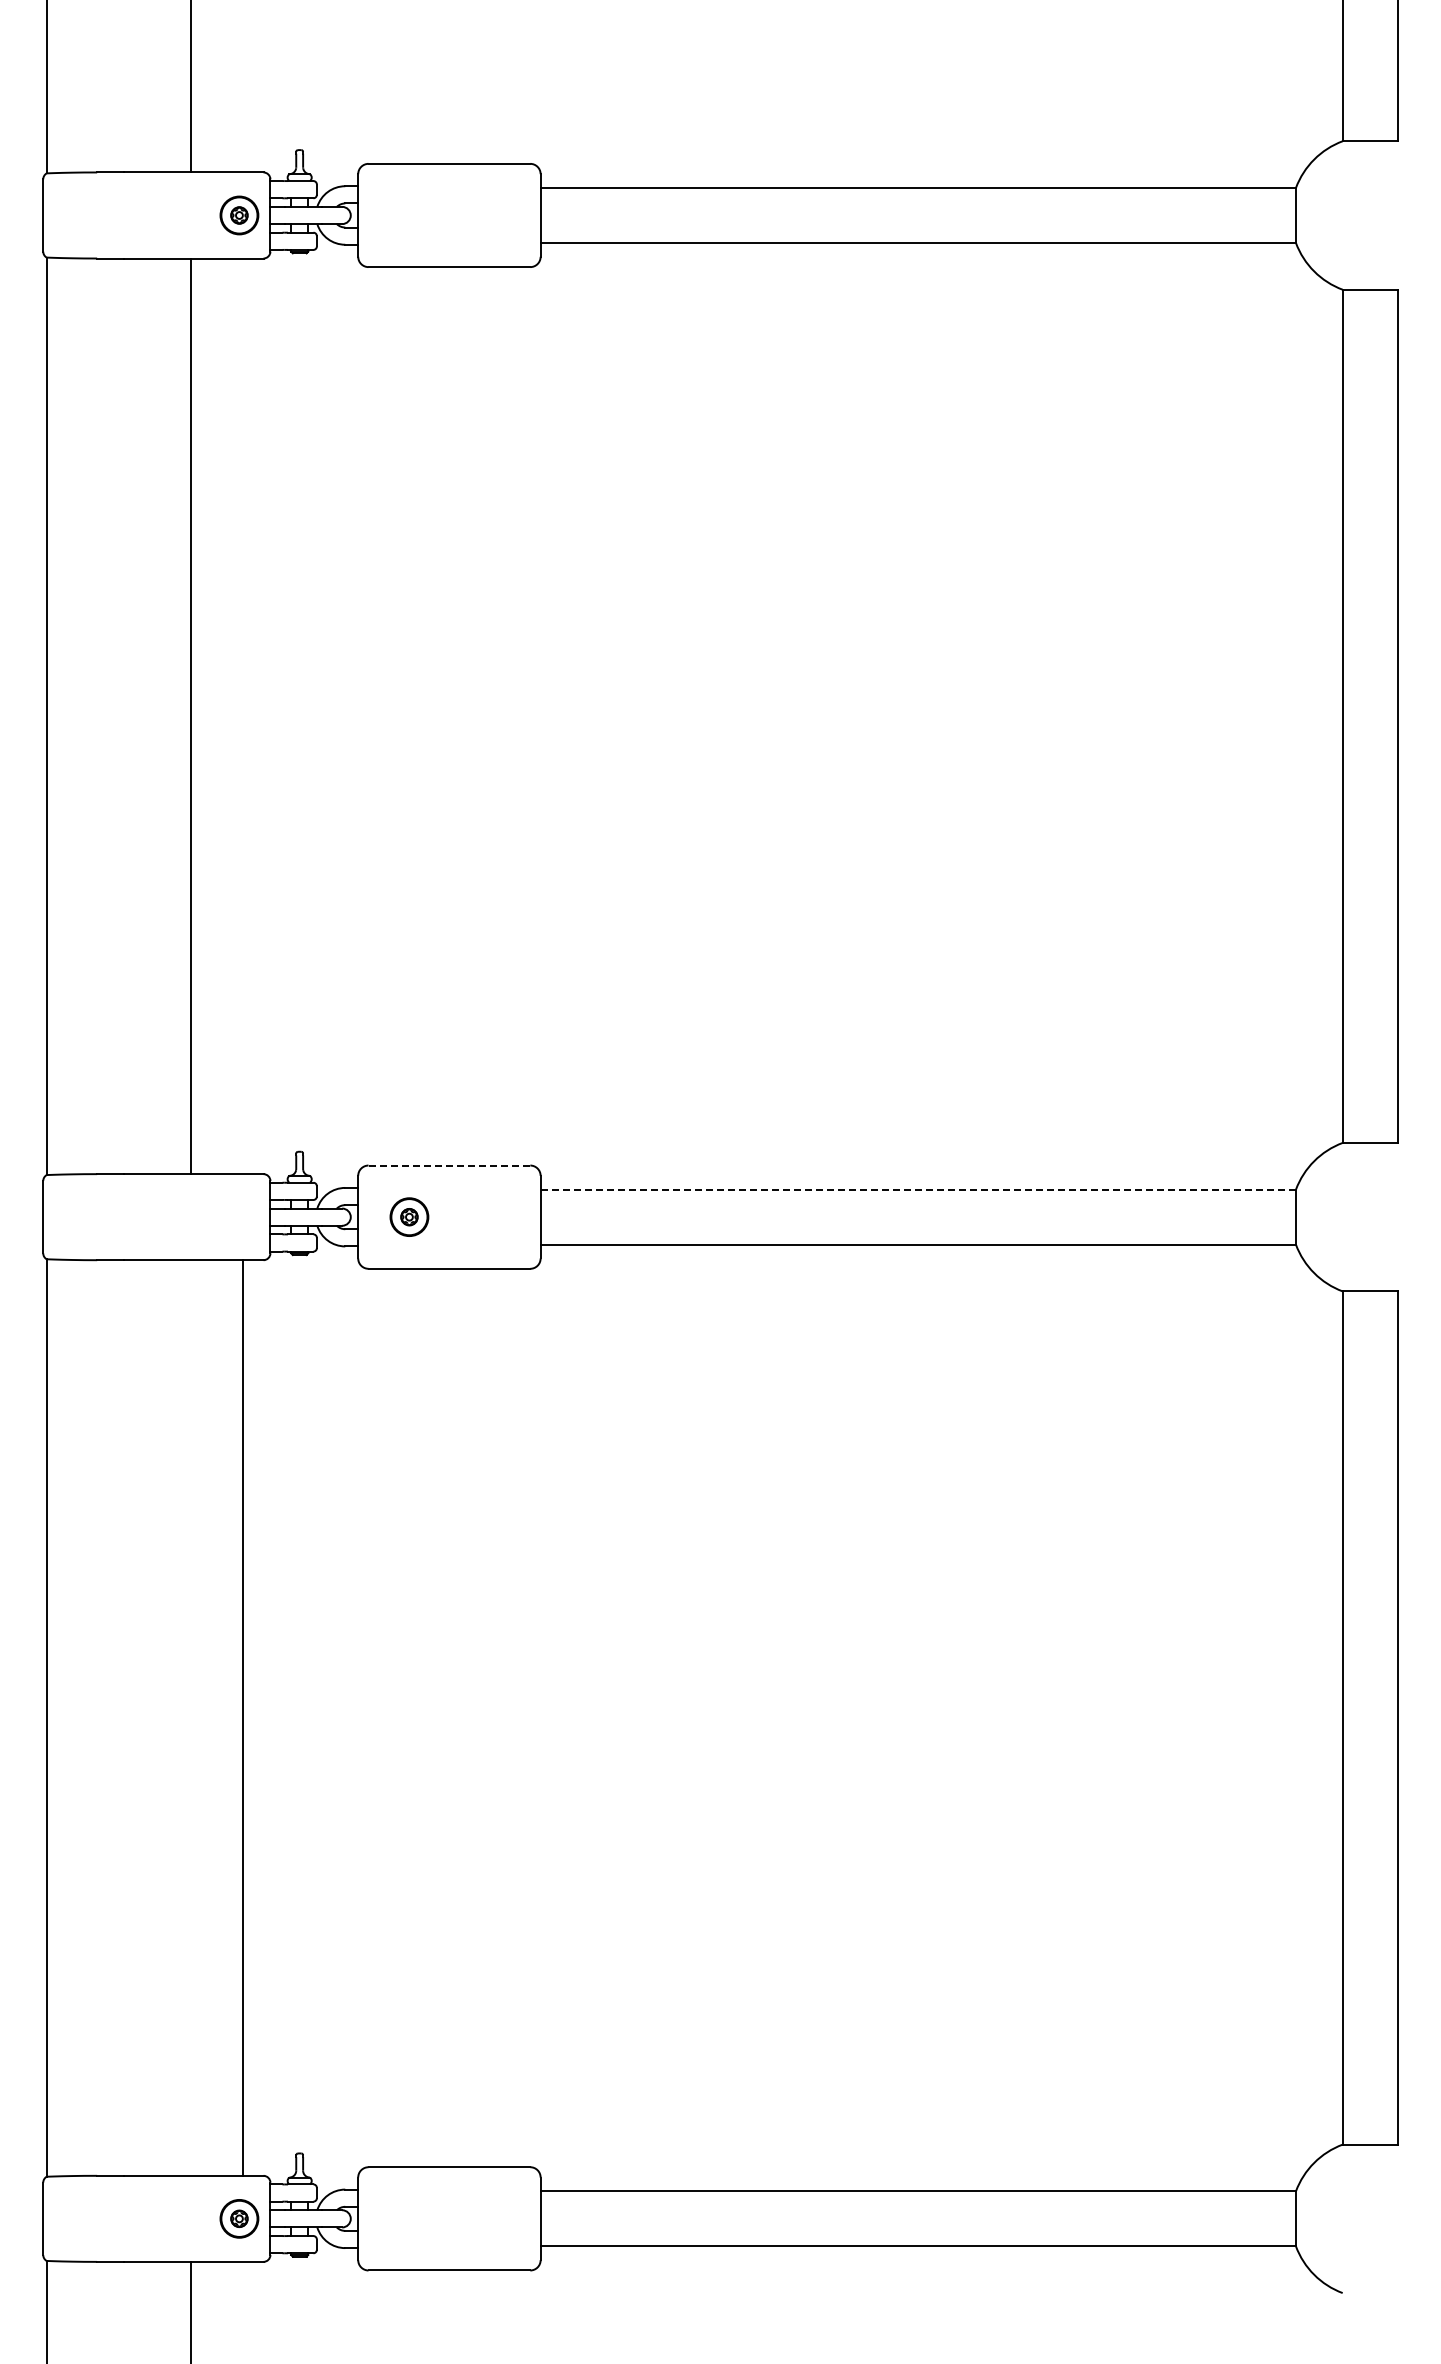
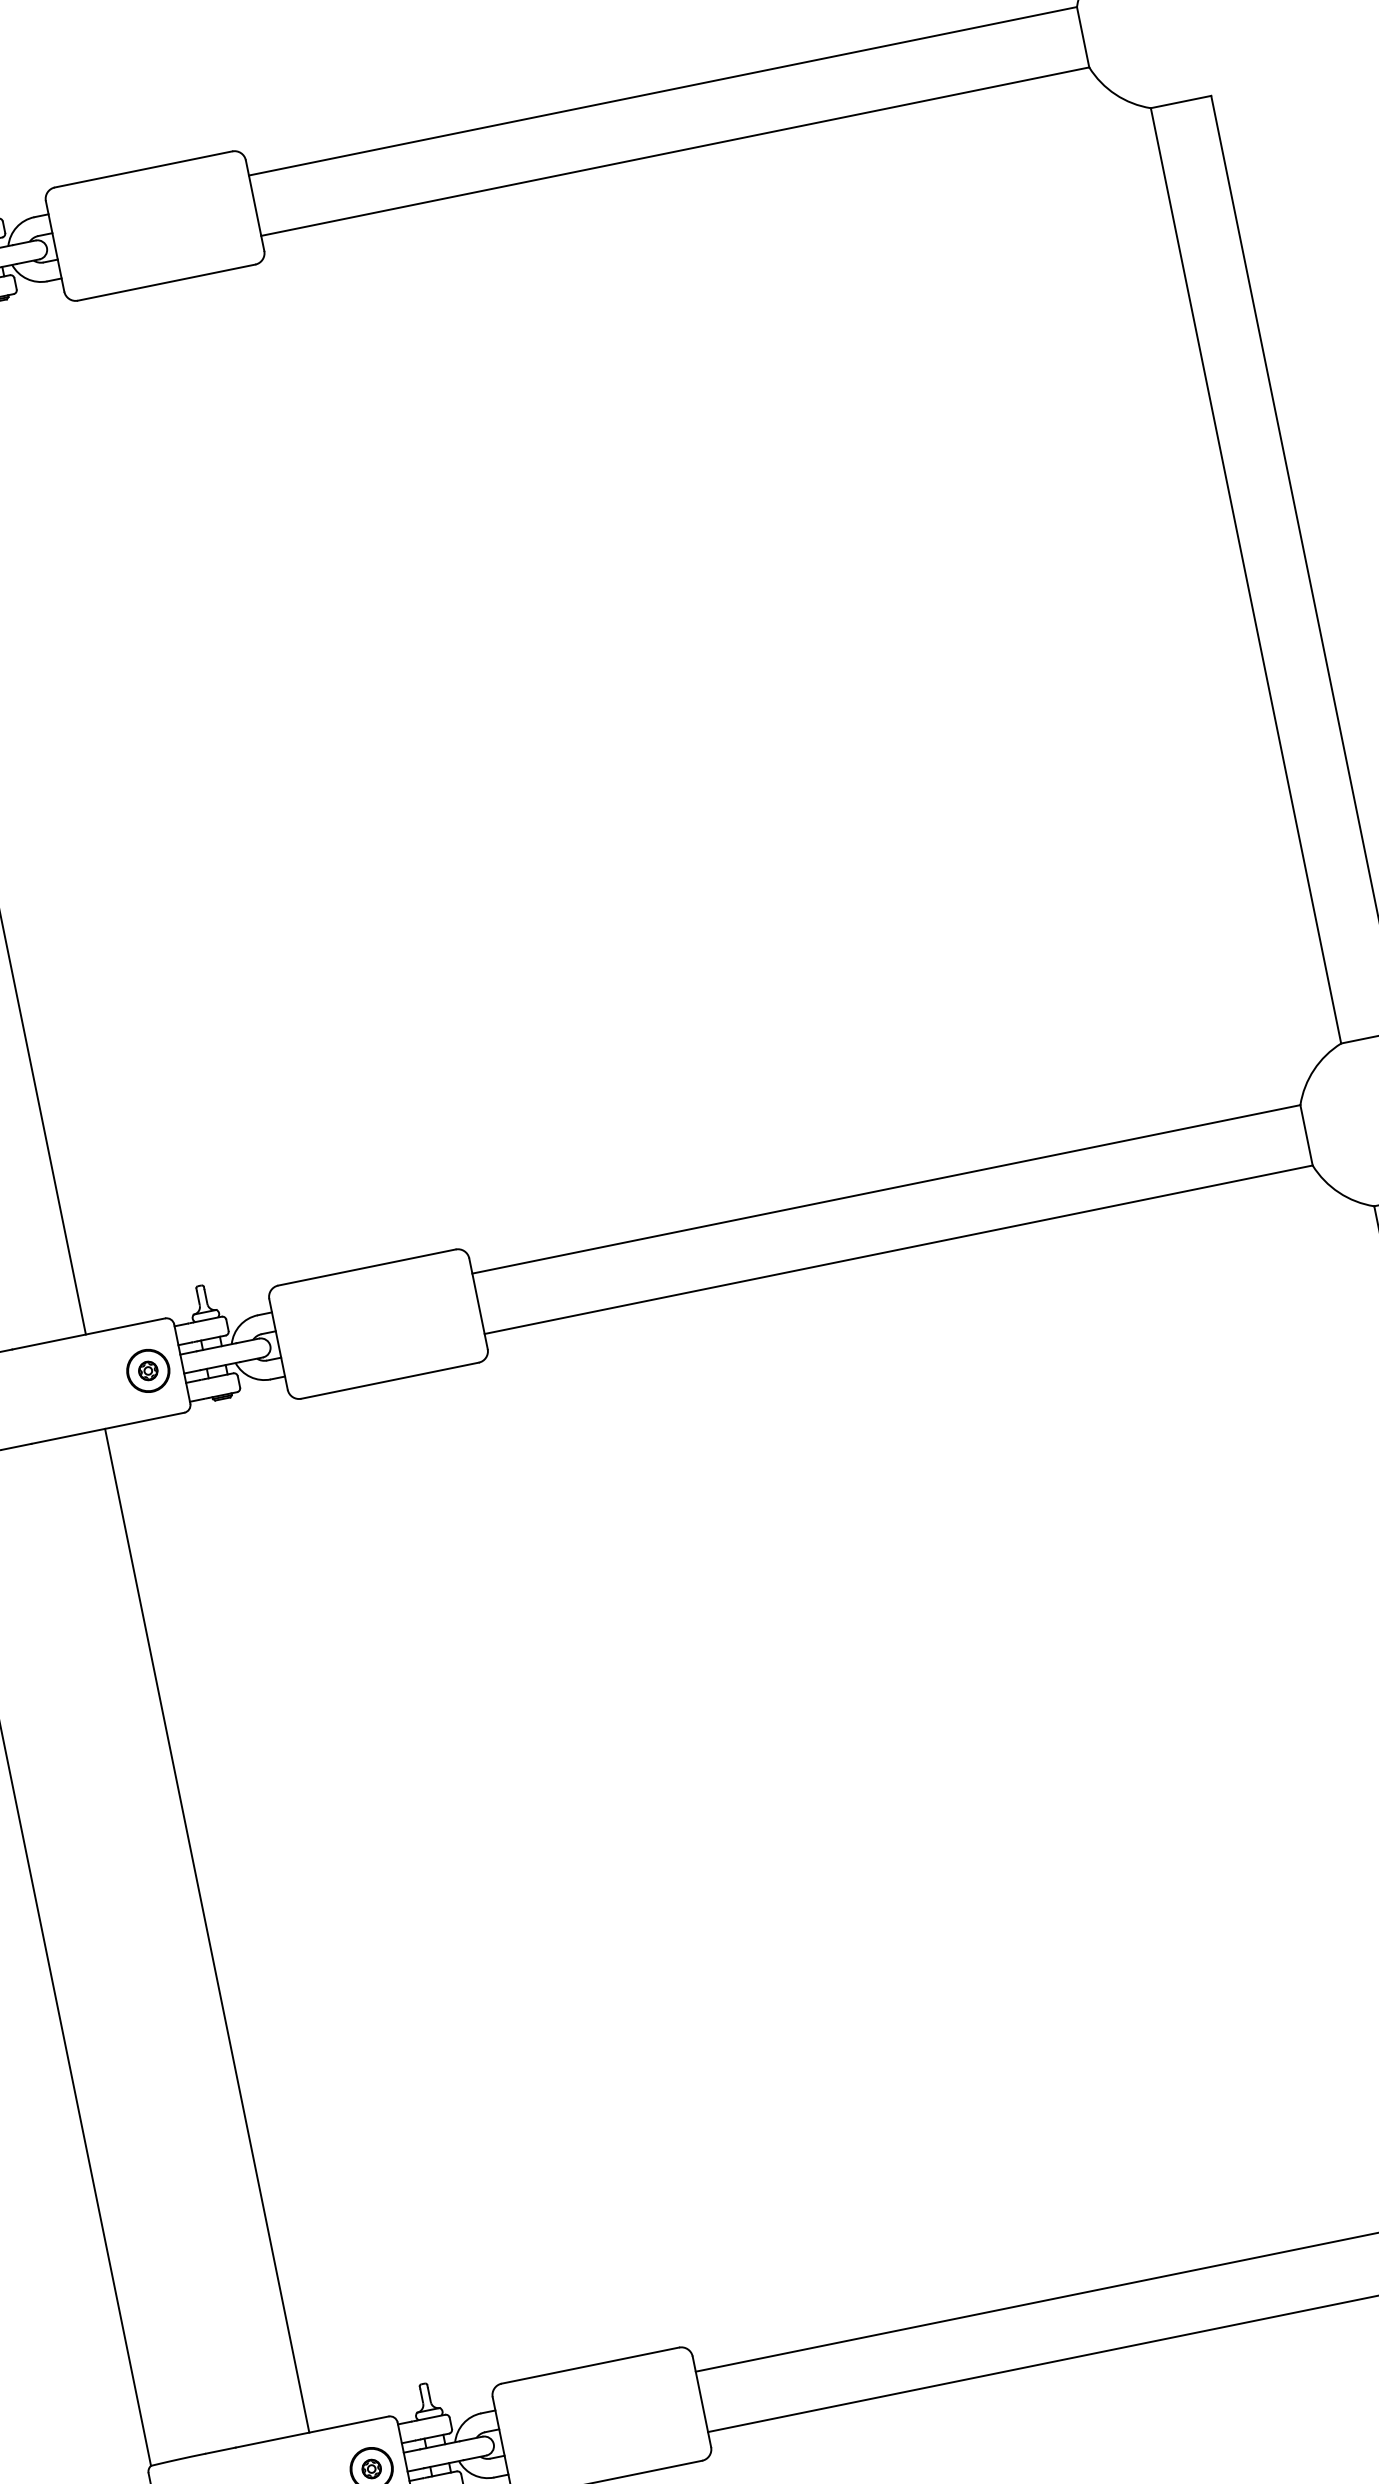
line: (449, 1165) -> (367, 1267), dashed -> solid
line: (918, 1189) -> (886, 1189), dashed -> solid
part: (409, 1216) -> (148, 1370), moved
line: (243, 1717) -> (207, 1930), moved

